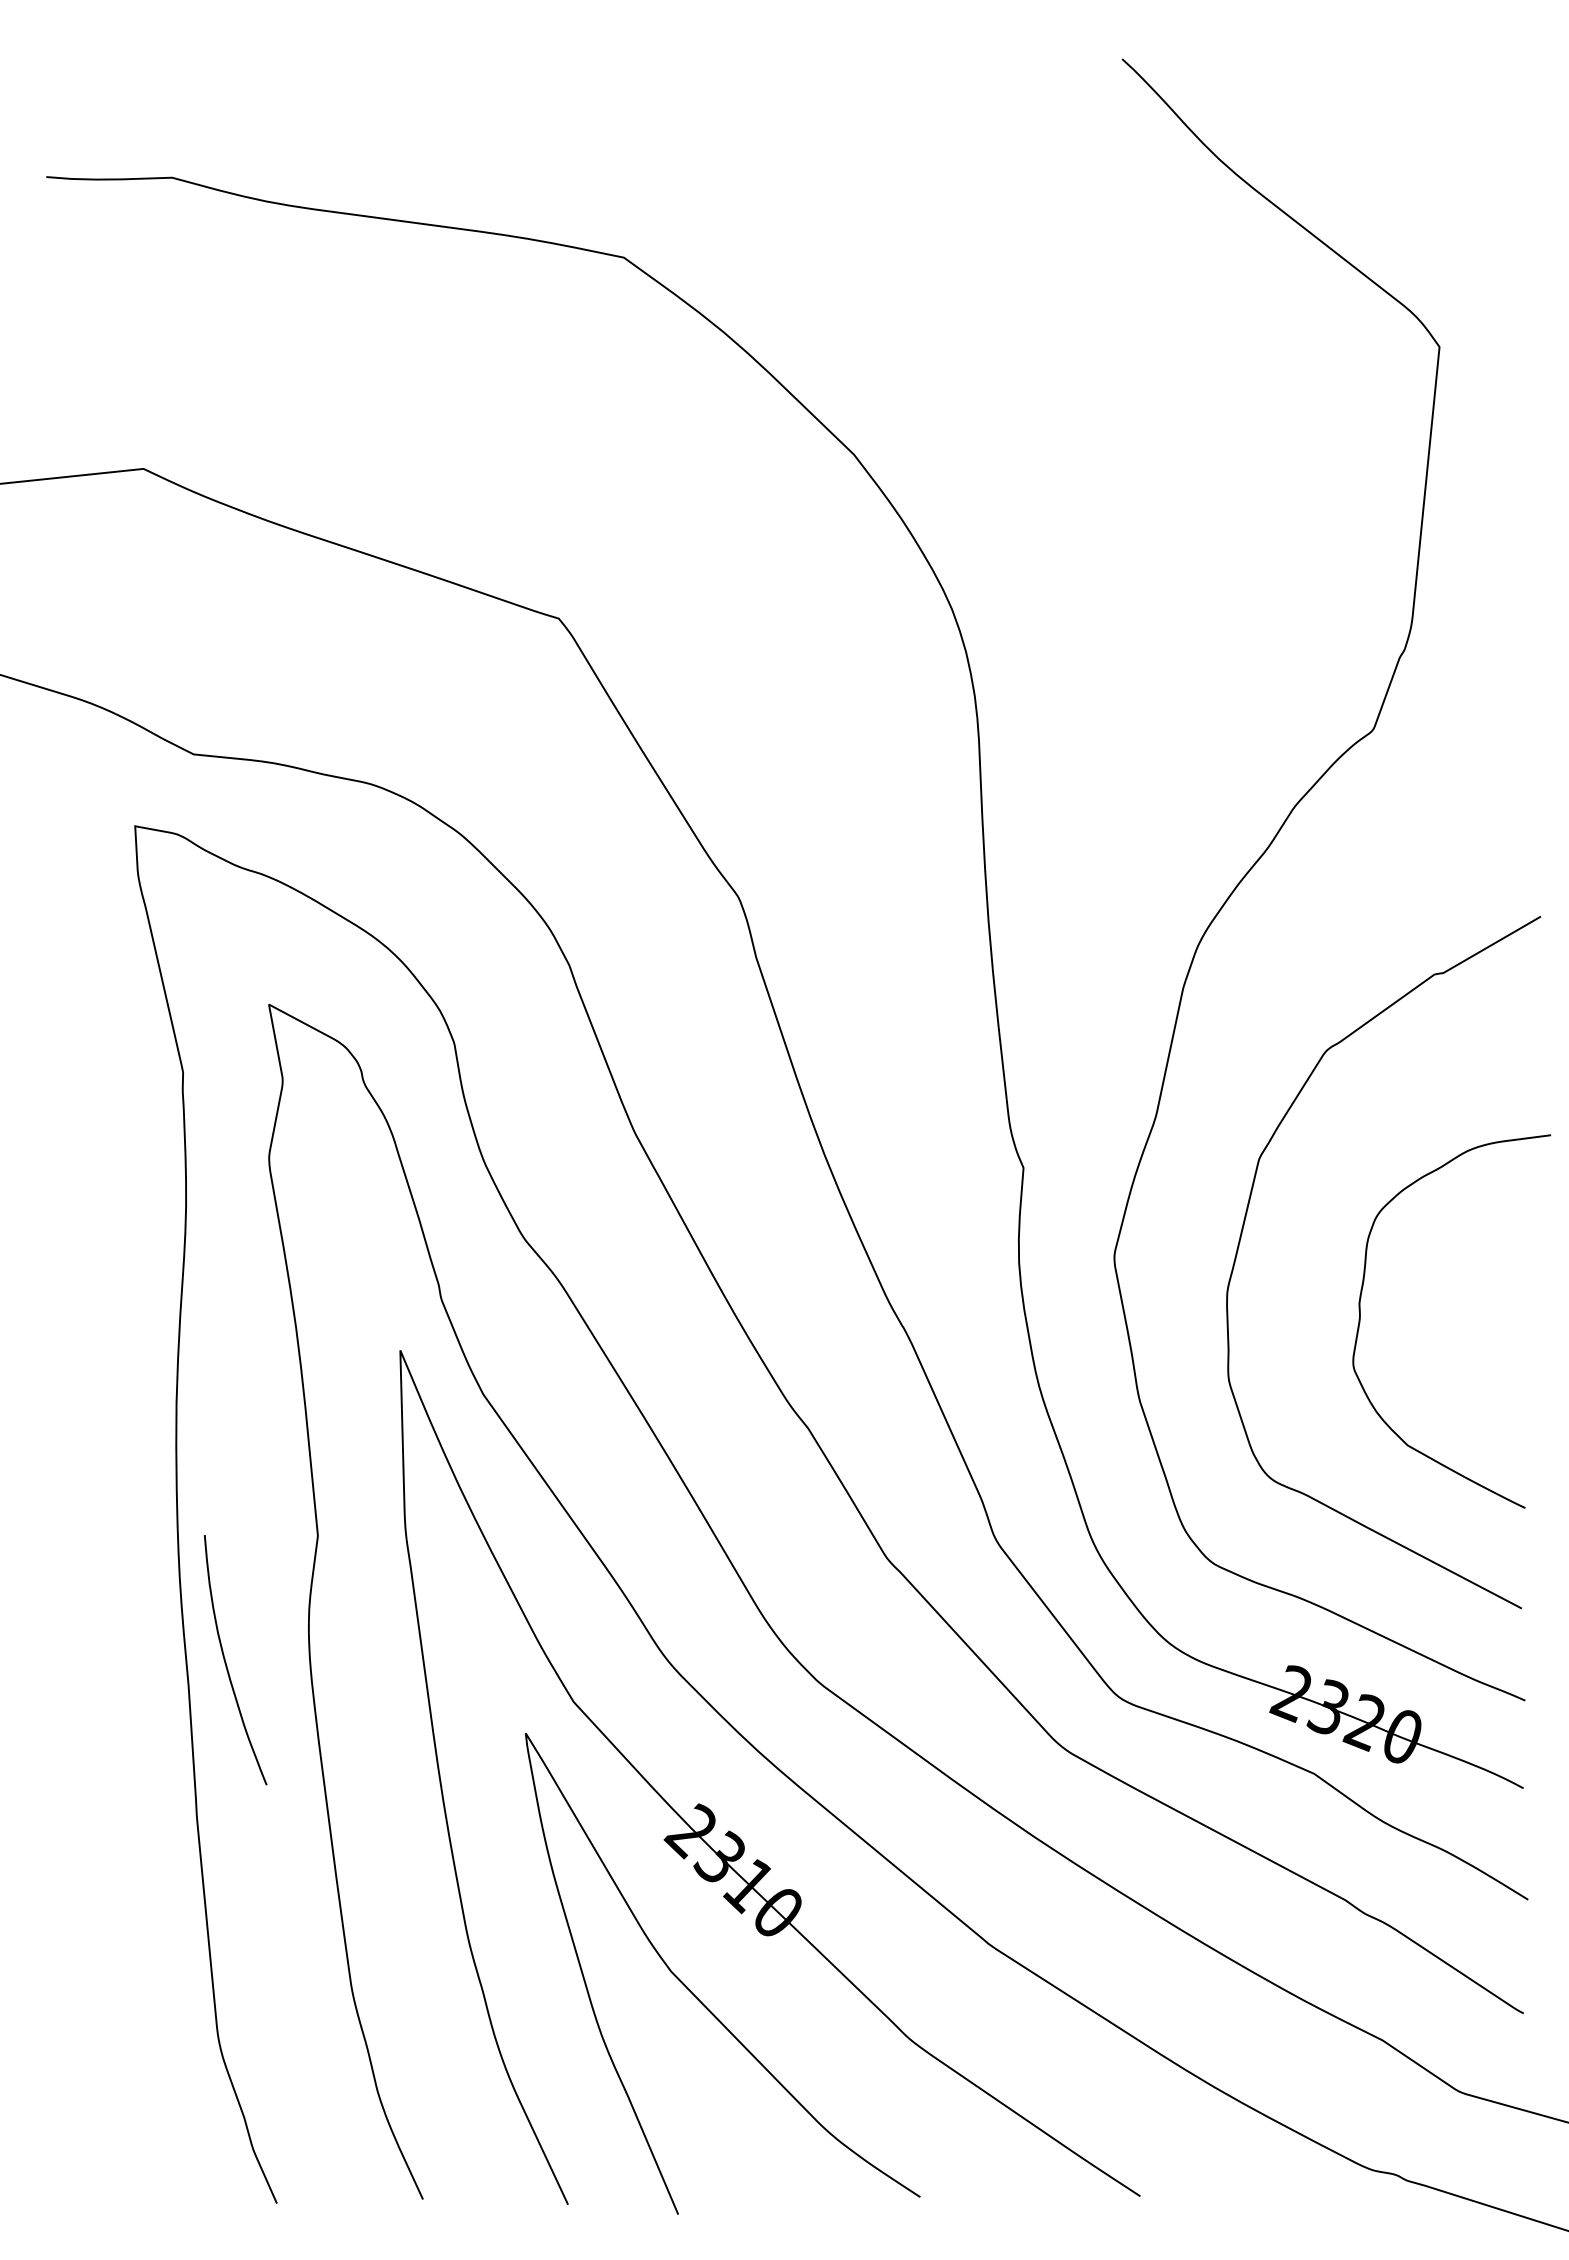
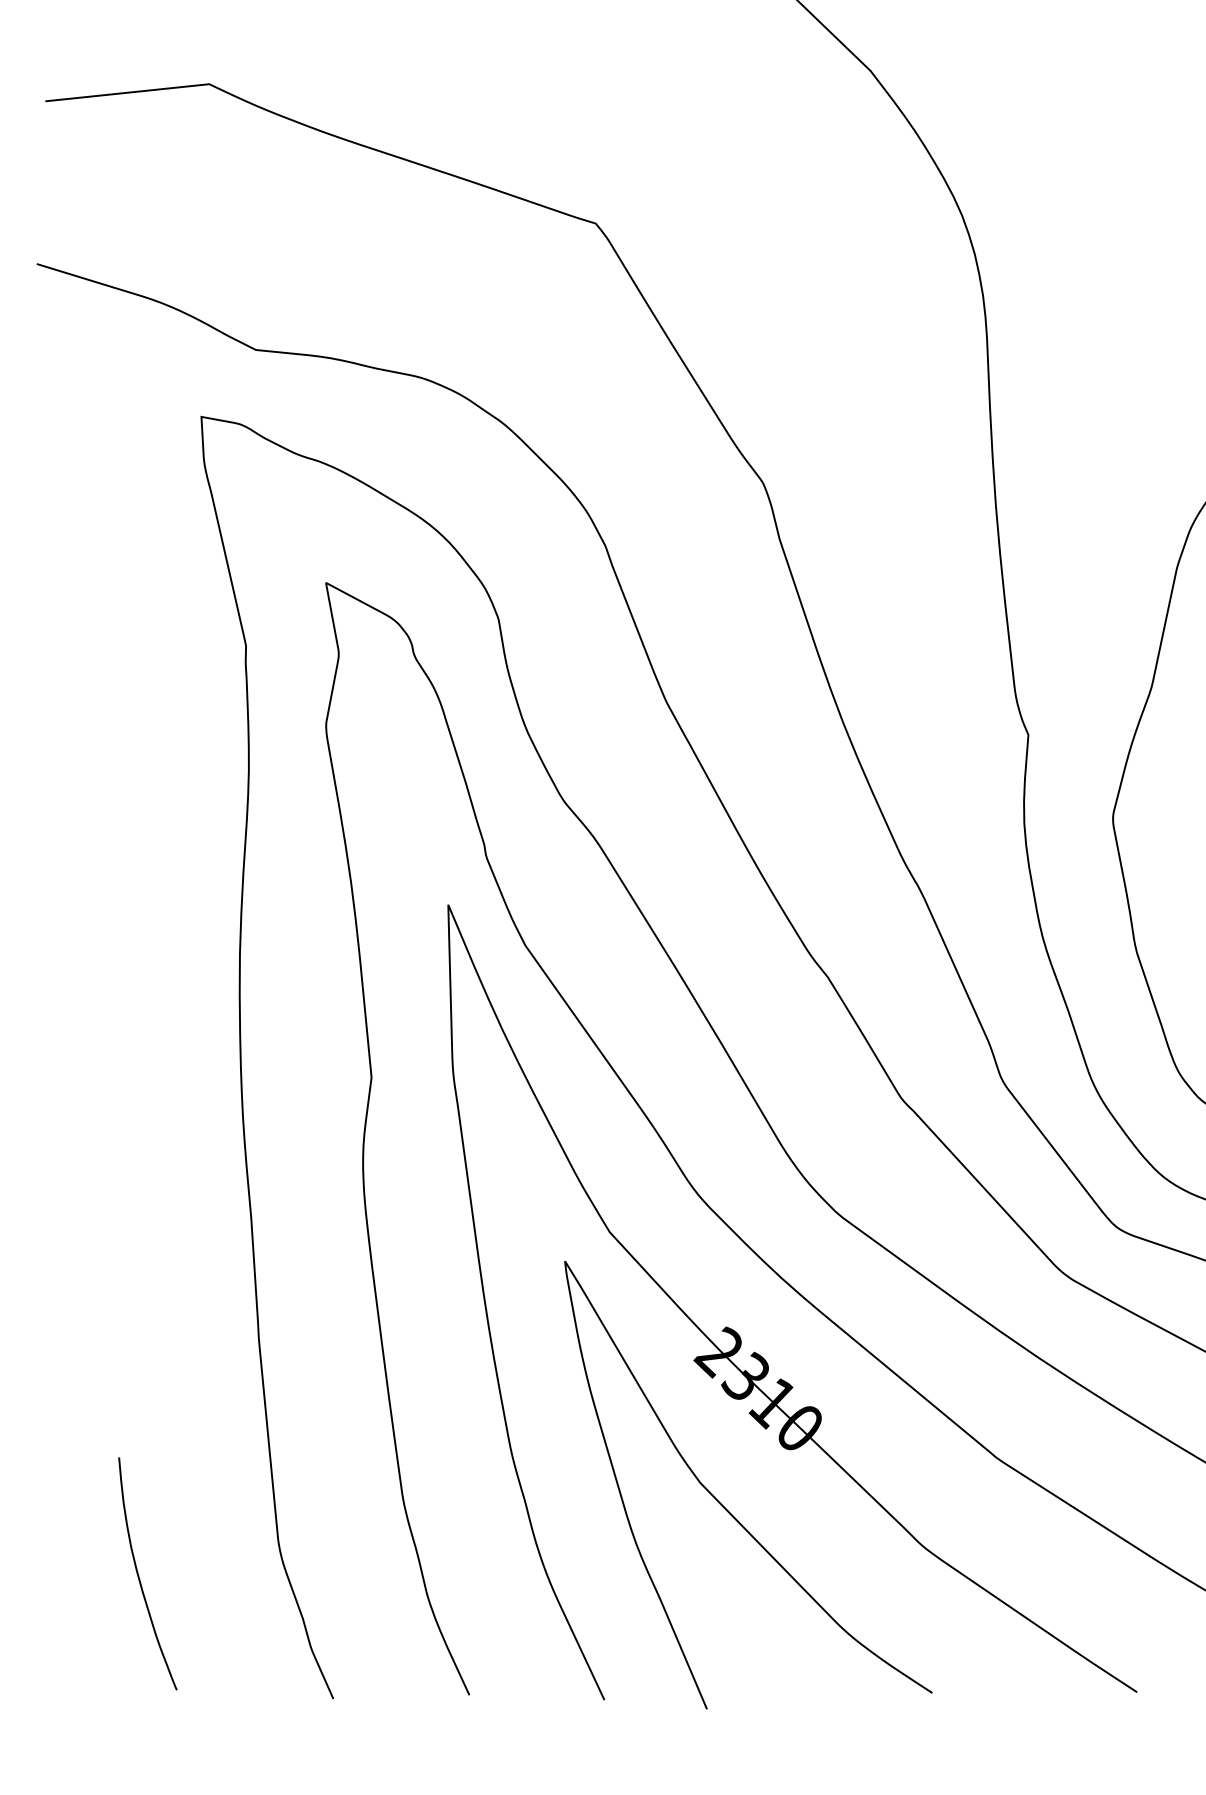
curve: (226, 1662) -> (139, 1576), moved

